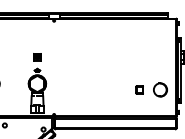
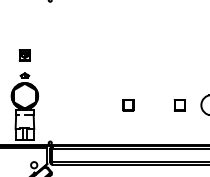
part: (105, 89) -> (128, 104), added

